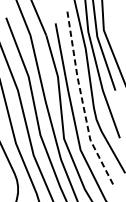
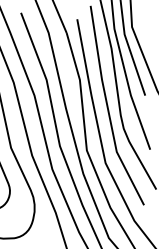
line: (82, 101) -> (107, 108), dashed -> solid

